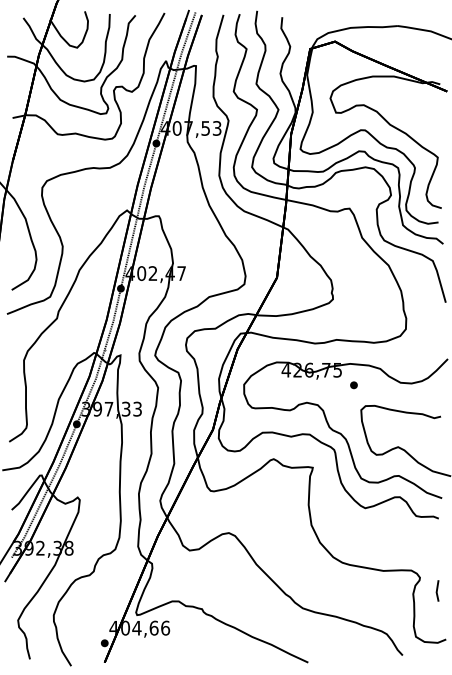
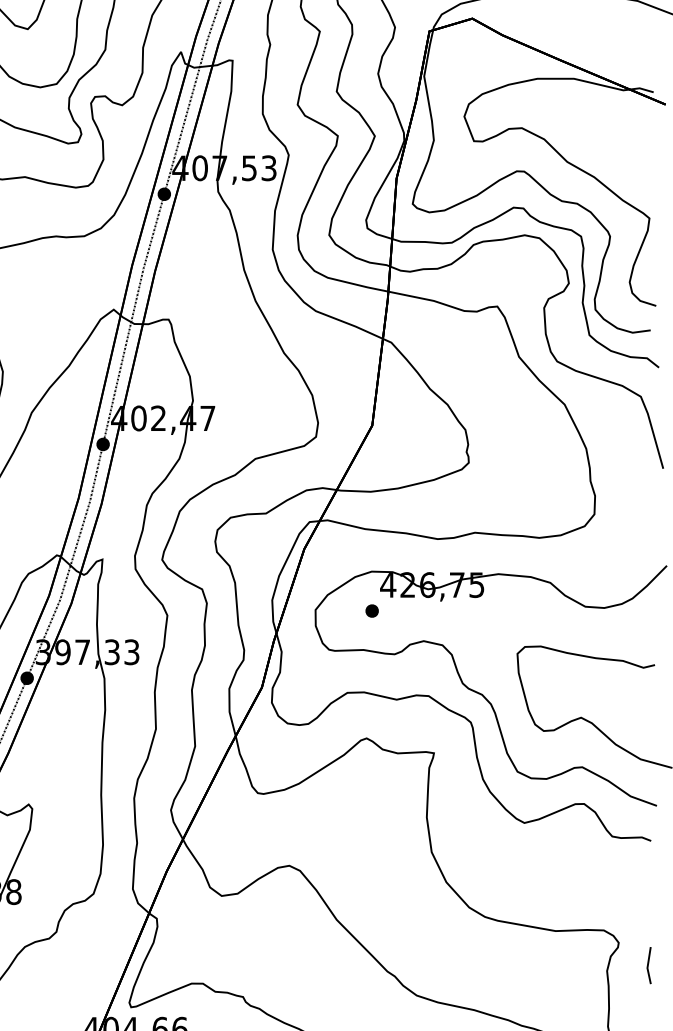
part: (353, 385) -> (371, 611), moved

